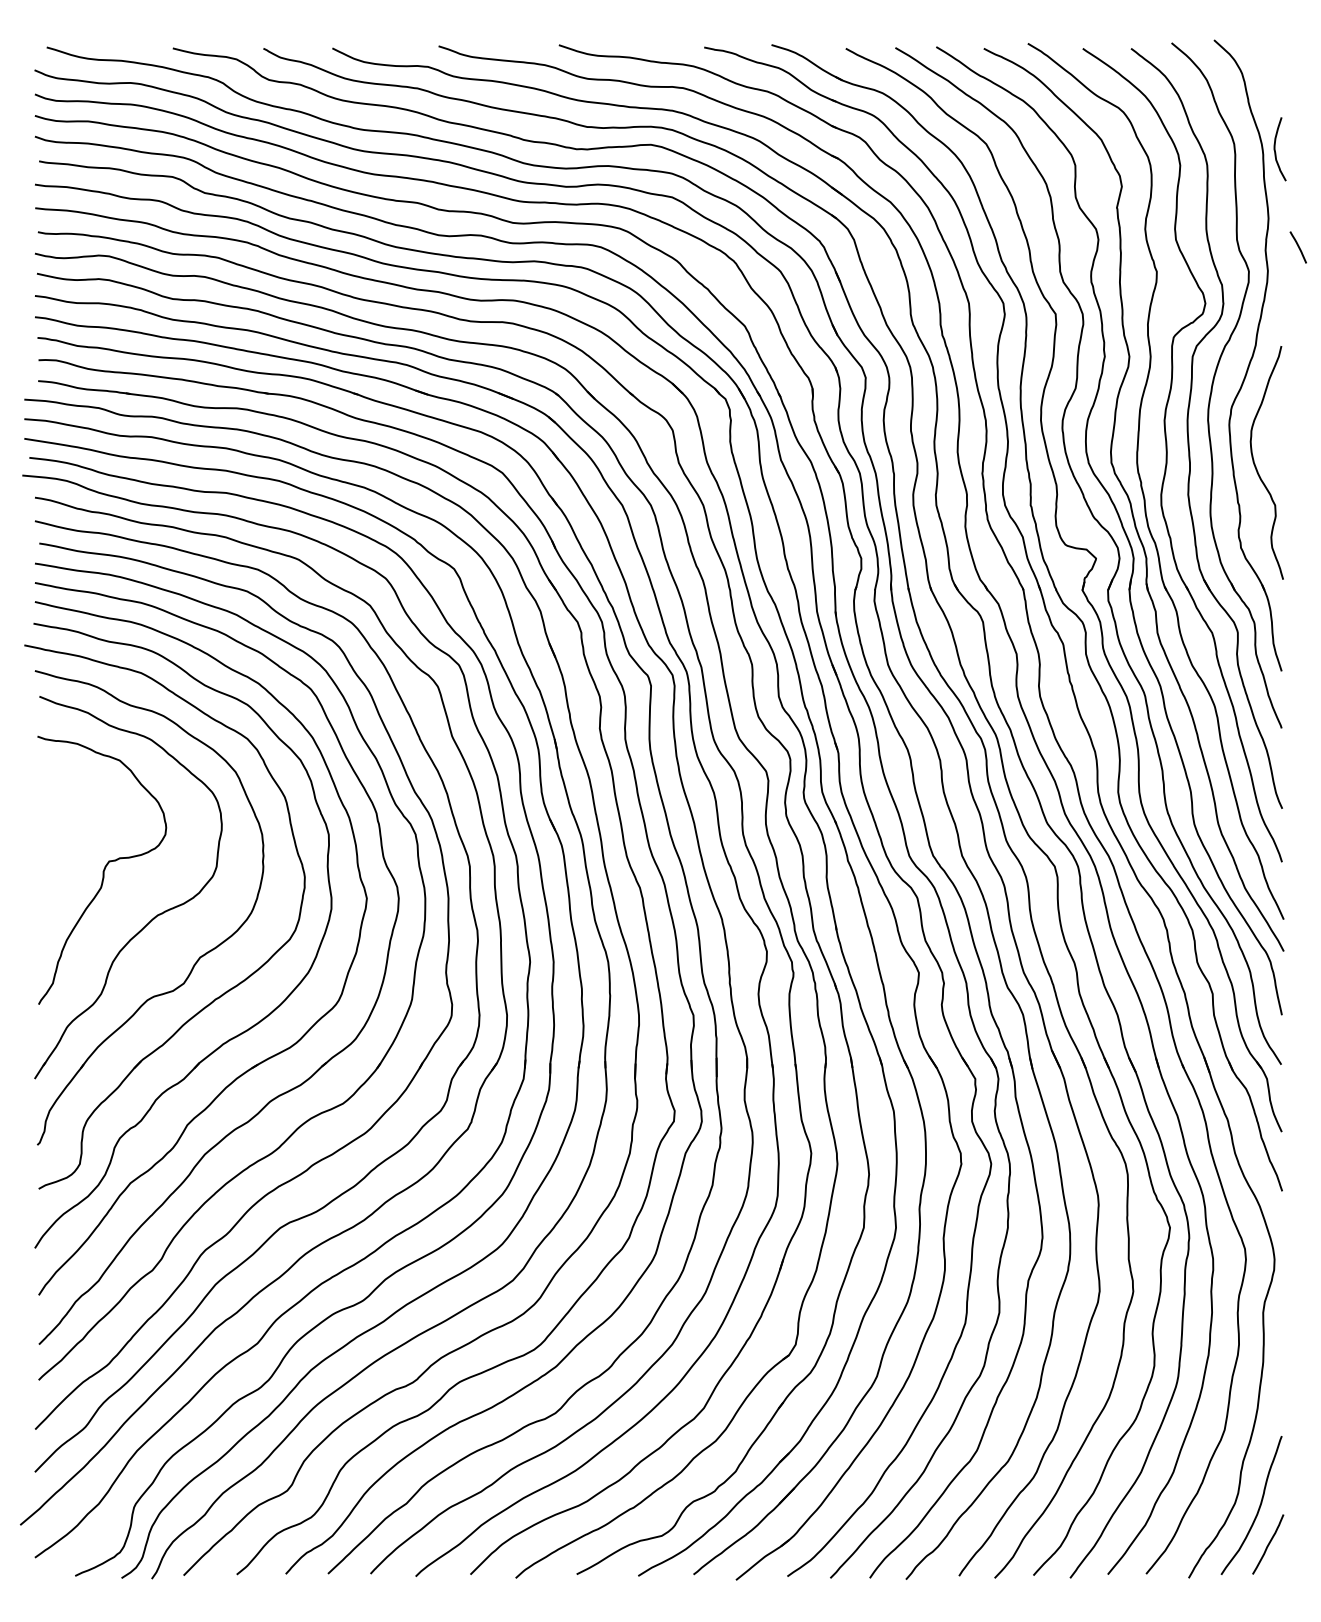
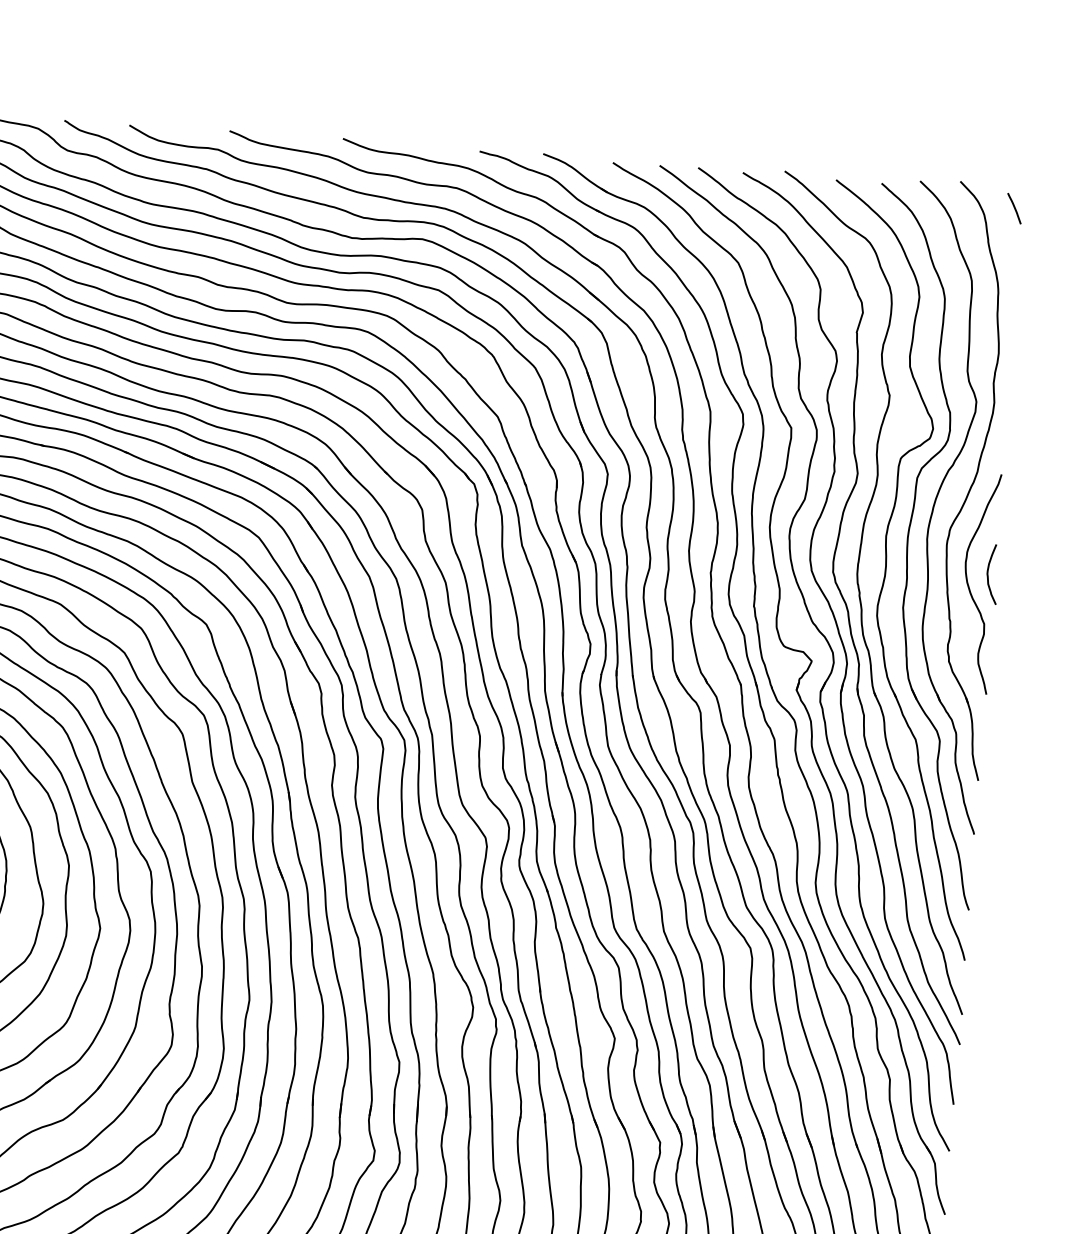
curve: (1275, 149) -> (988, 574), moved
line: (1297, 246) -> (1013, 207), moved

